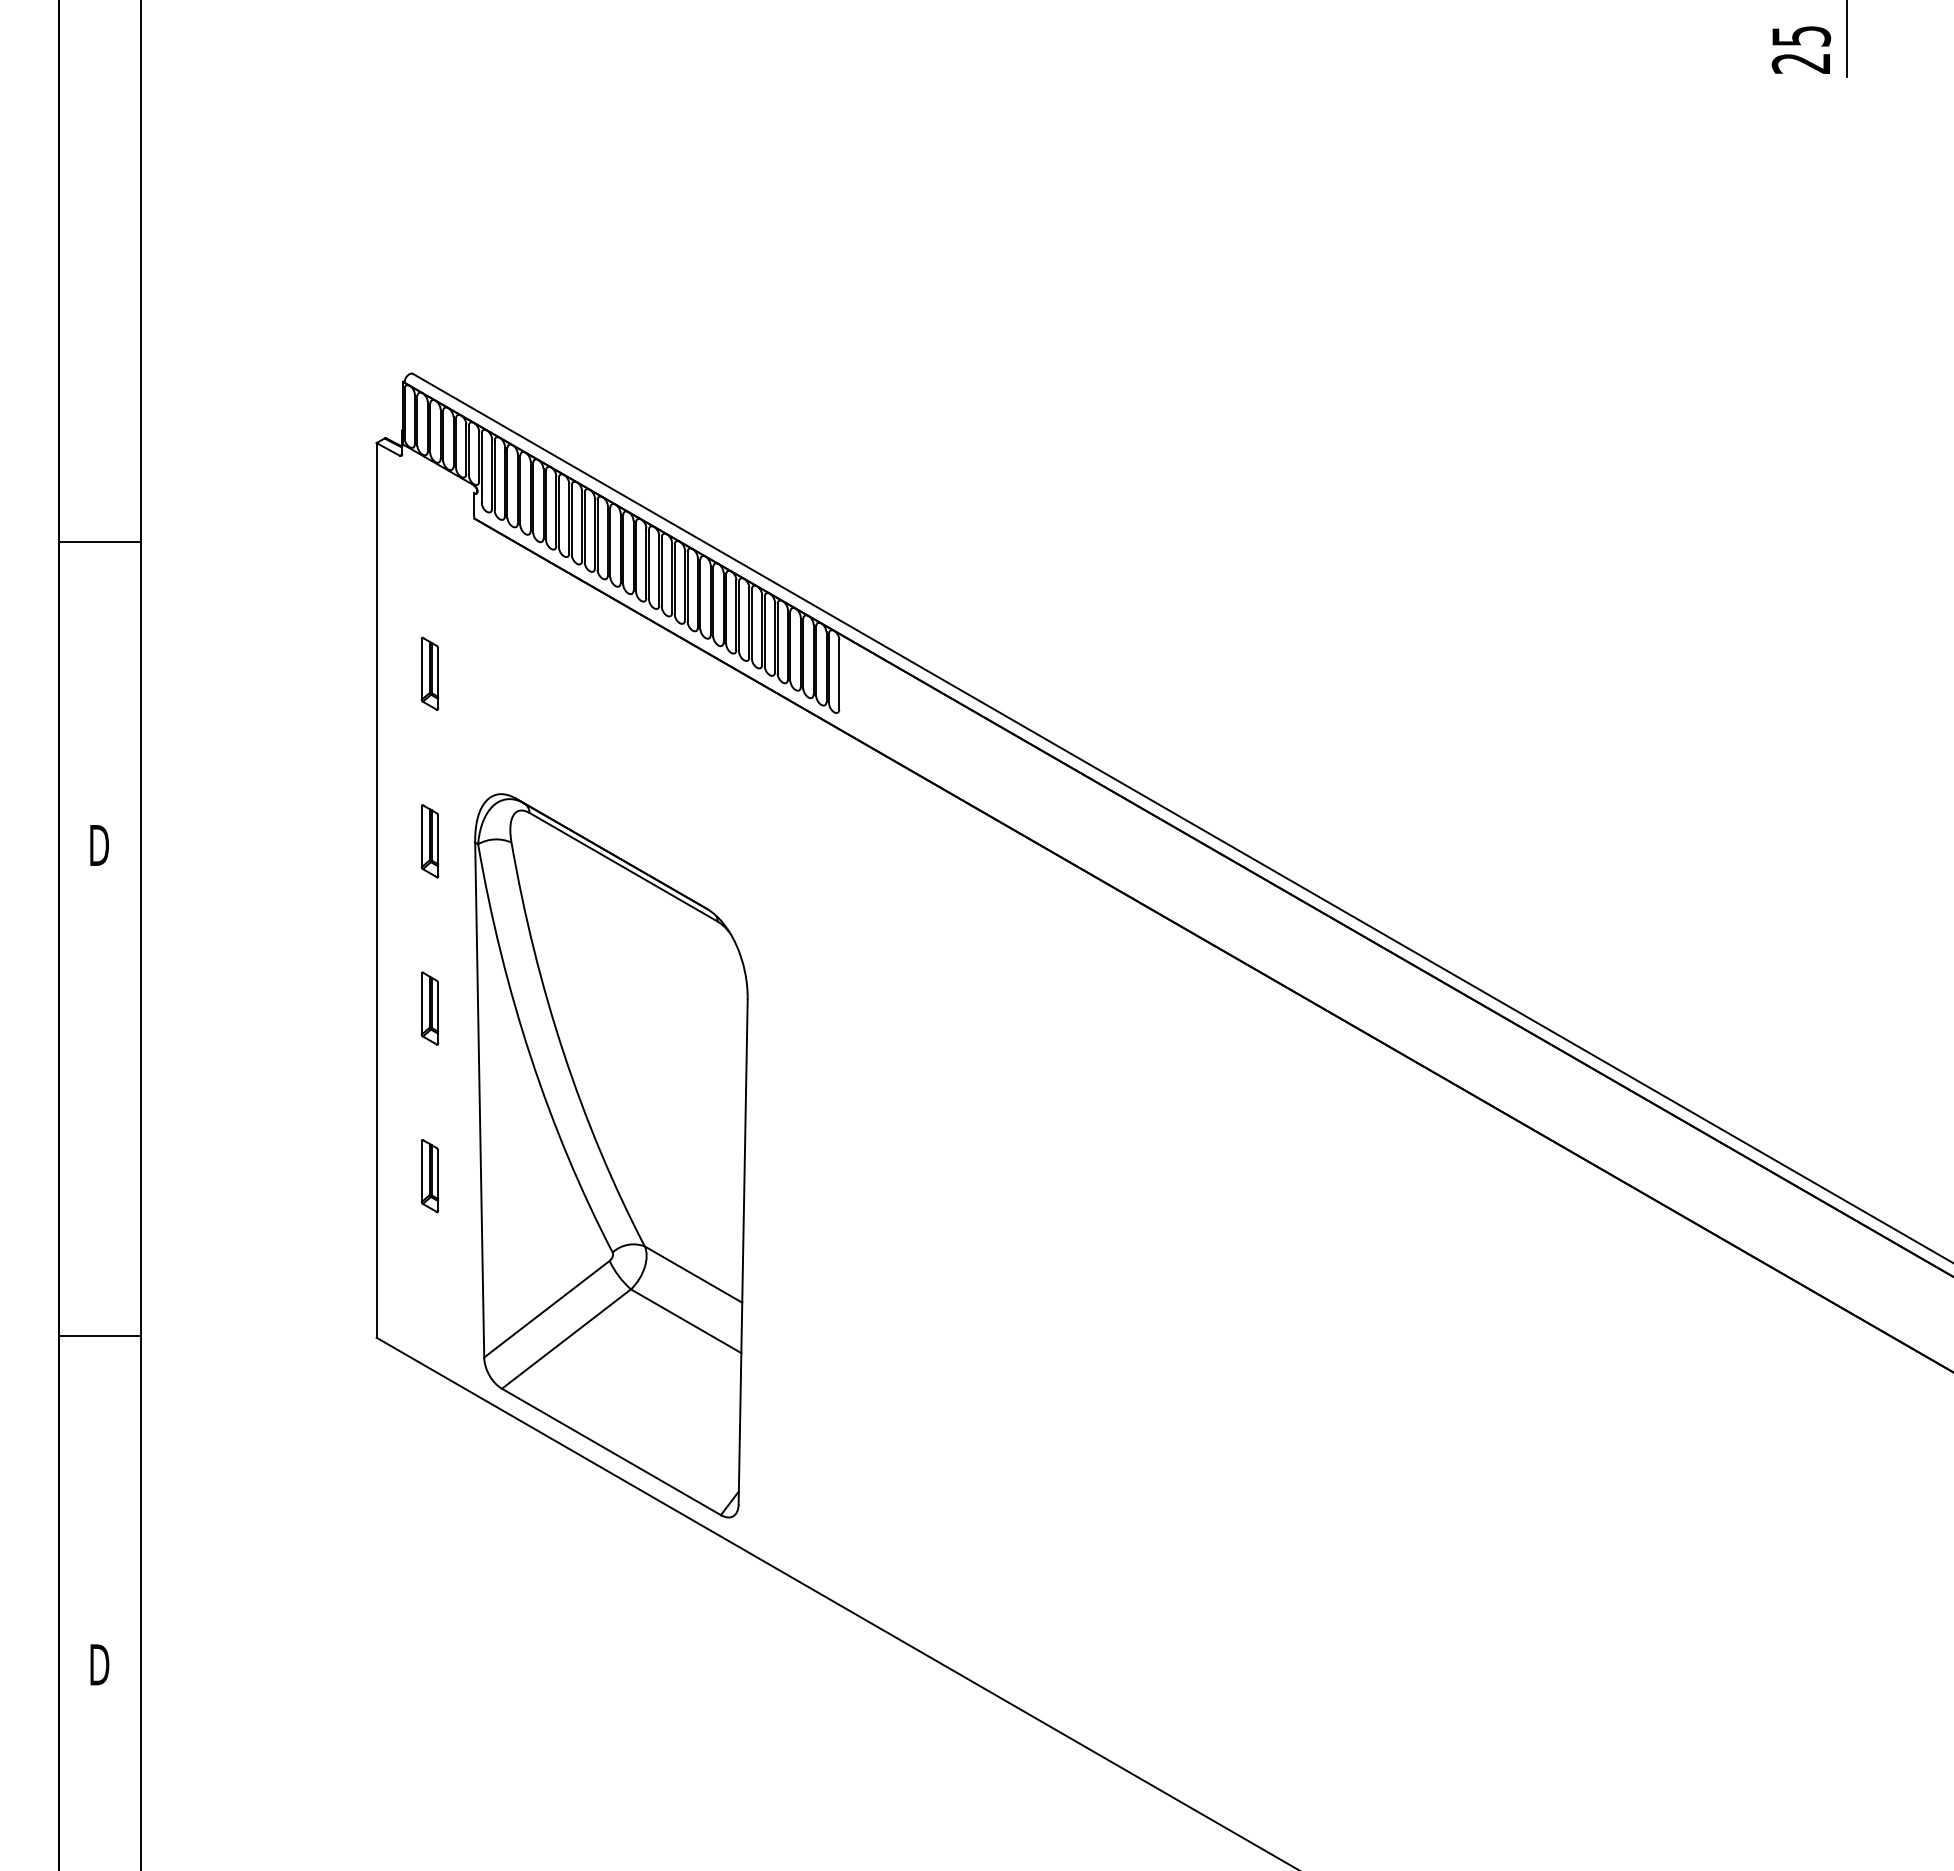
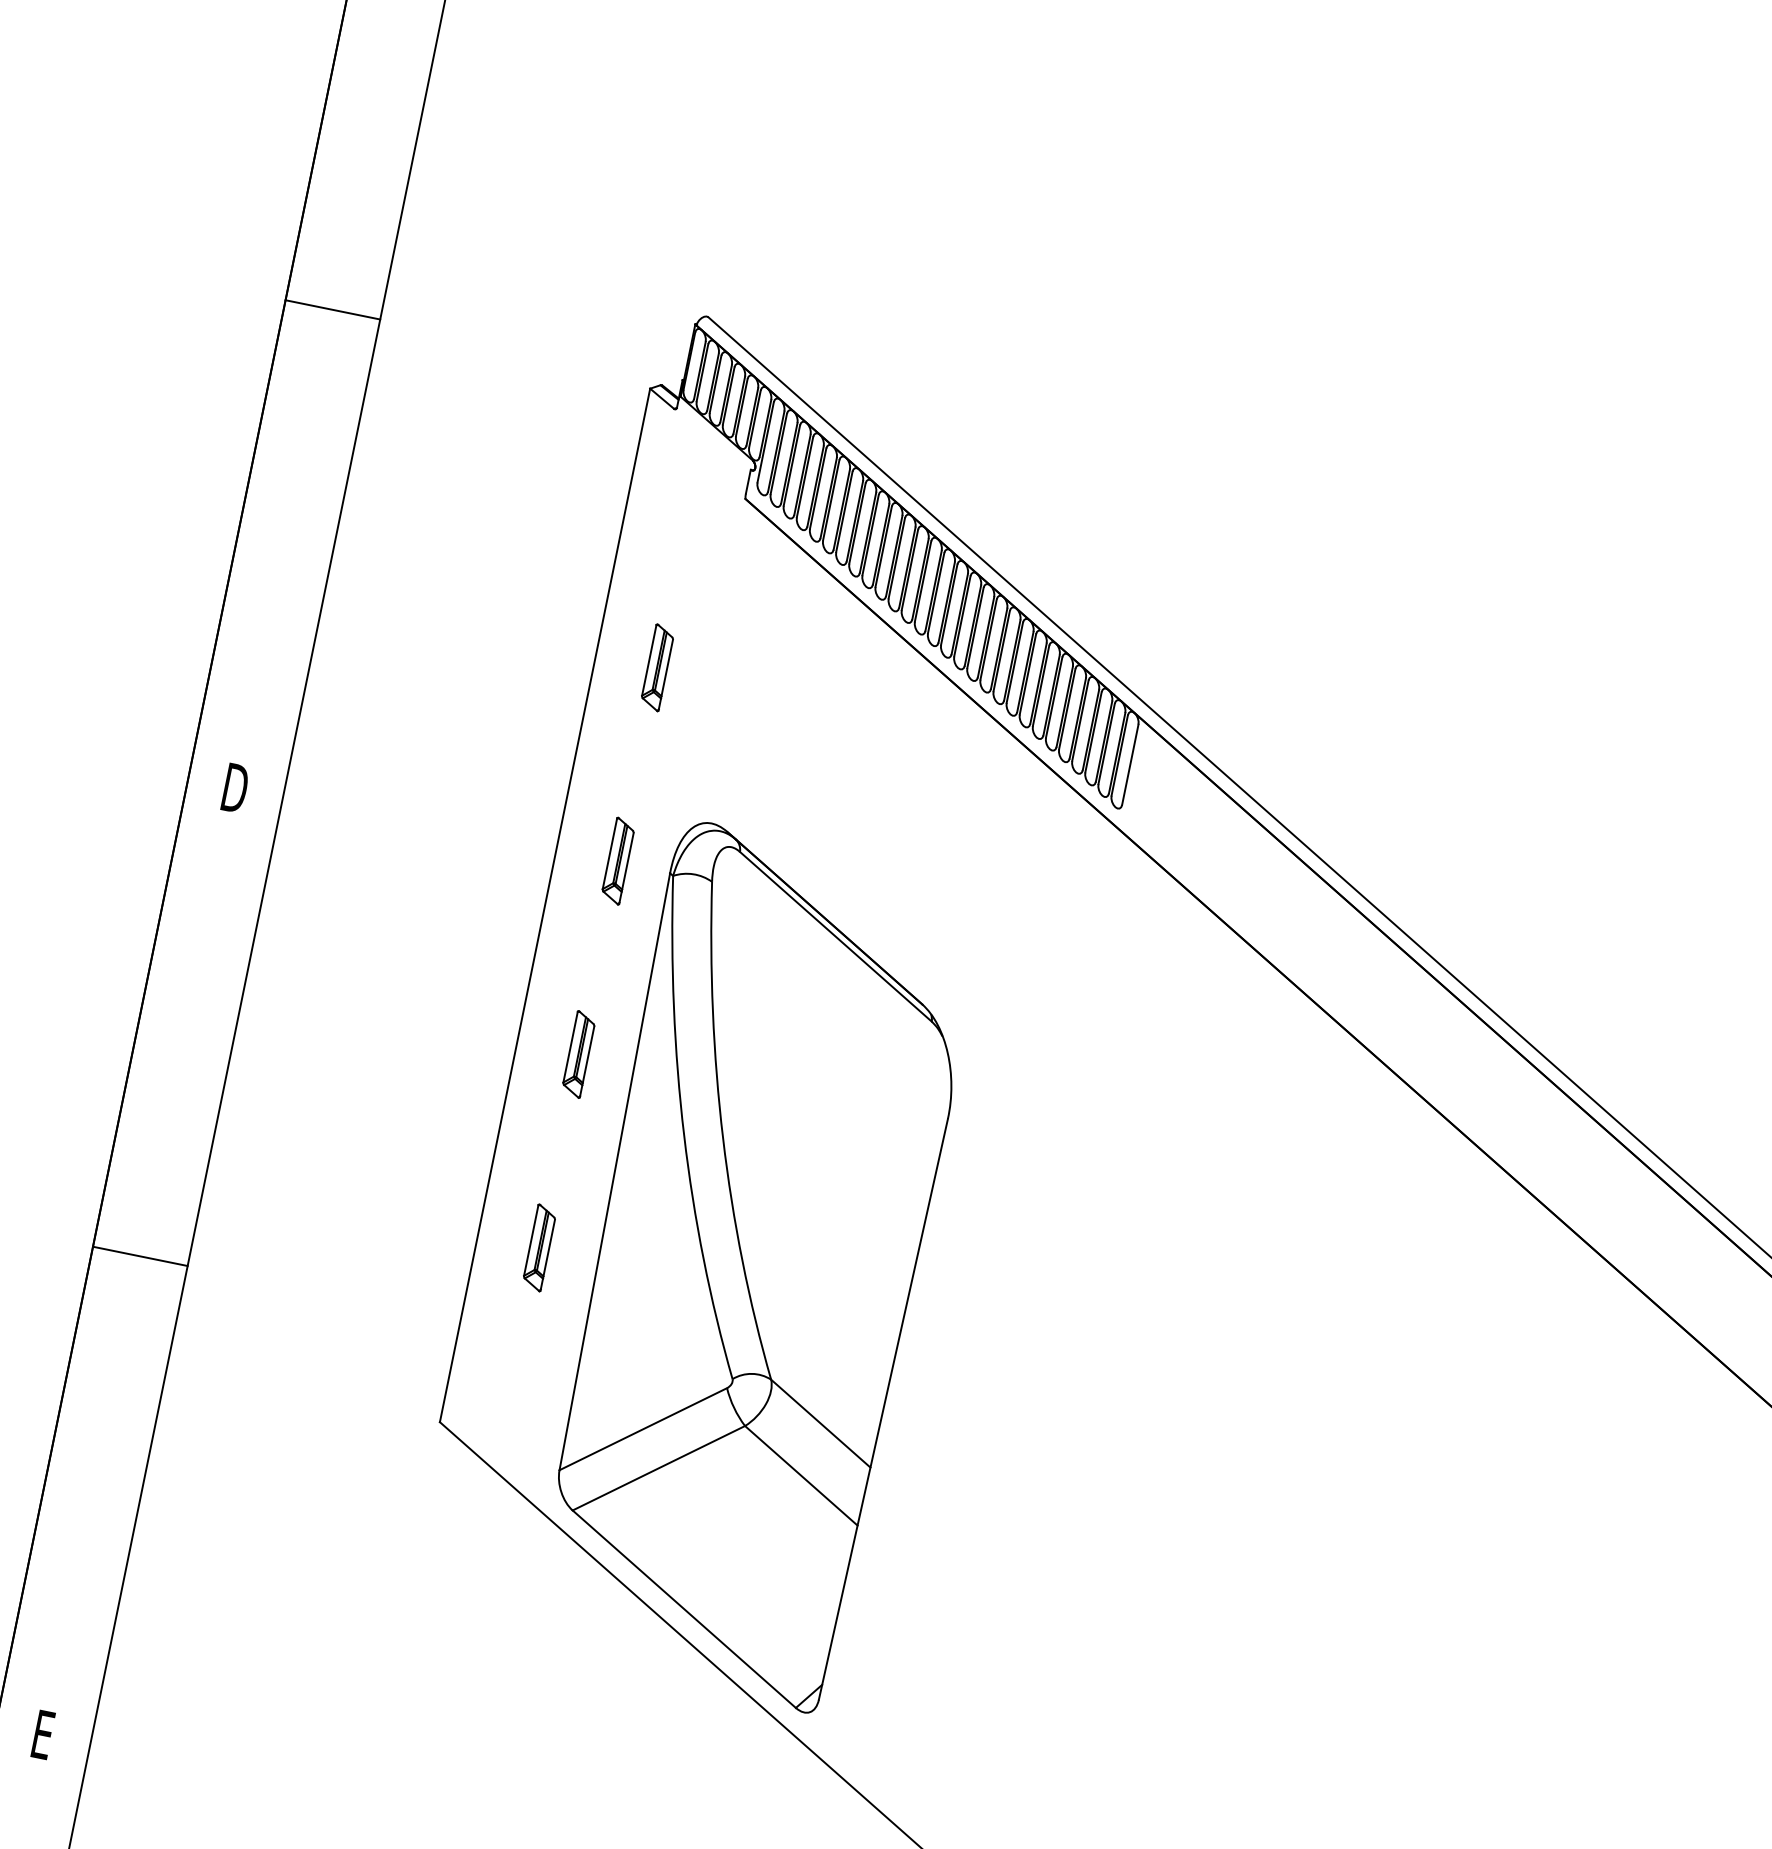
line: (99, 542) -> (332, 310), moved
line: (99, 1335) -> (140, 1256), moved
text: (99, 1664) -> (42, 1734), D -> E

